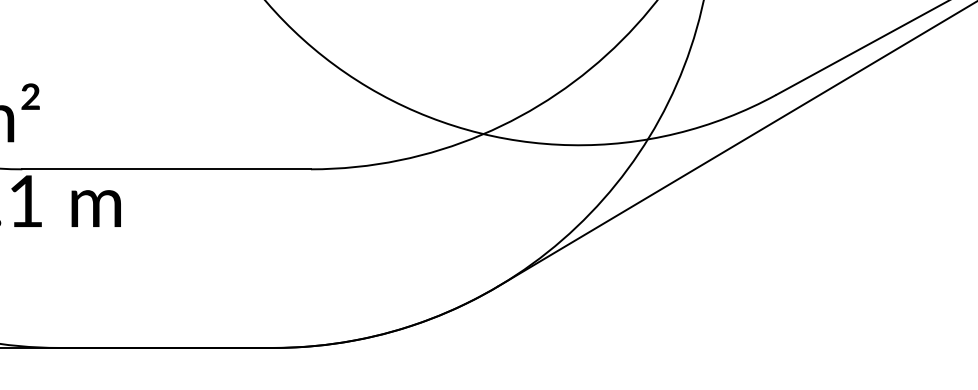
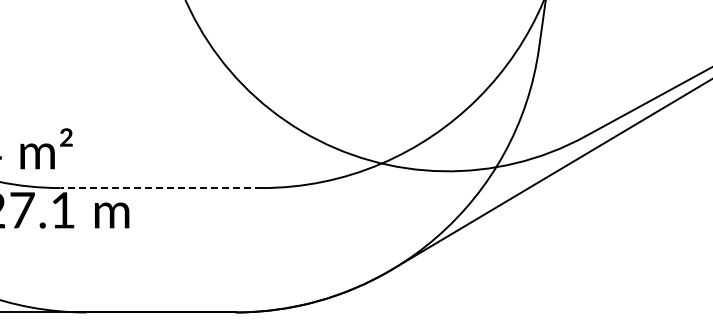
line: (165, 169) -> (160, 188), solid -> dashed

